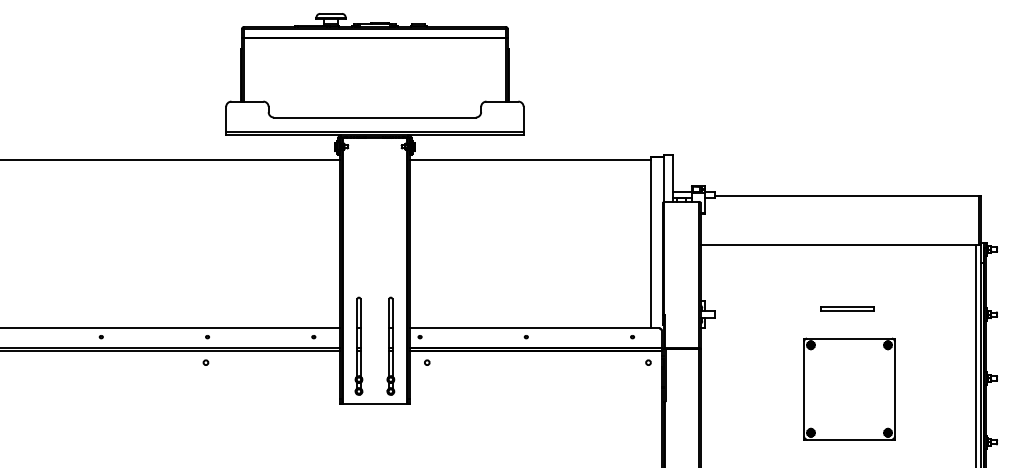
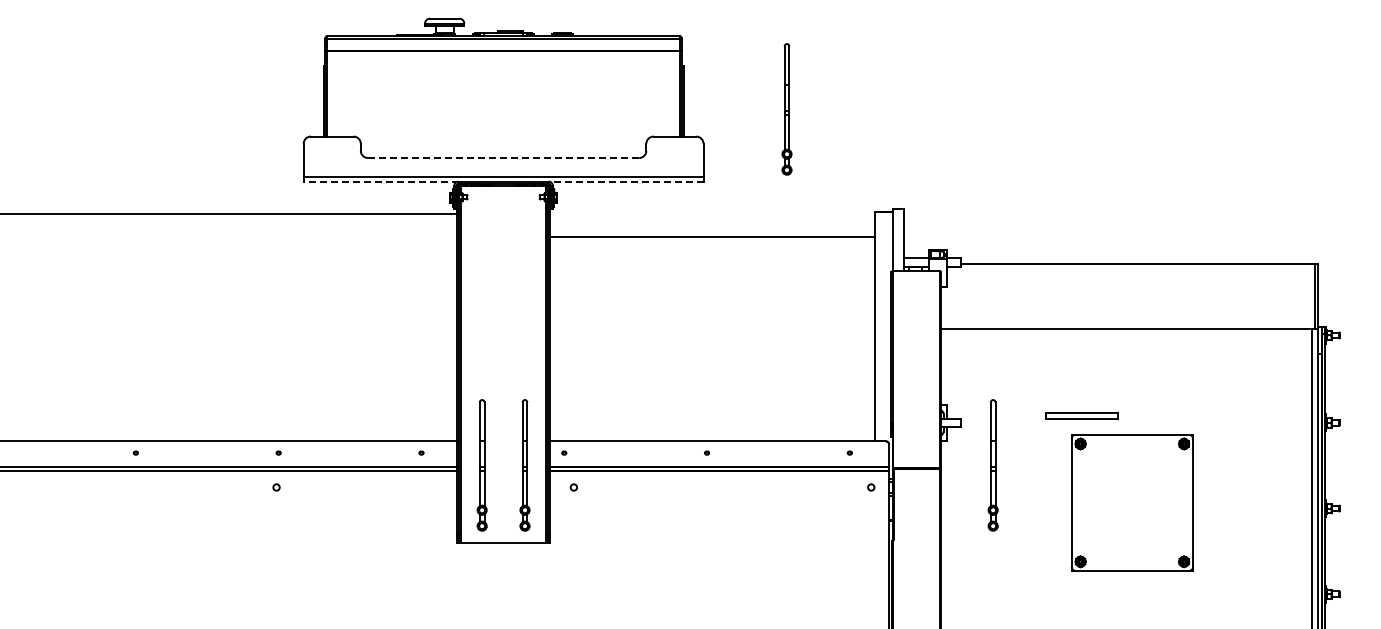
part: (585, 81) -> (786, 109), added
line: (374, 117) -> (503, 158), solid -> dashed
line: (283, 135) -> (380, 181), solid -> dashed
line: (465, 135) -> (625, 181), solid -> dashed
line: (530, 159) -> (712, 237), moved
part: (847, 309) -> (1081, 415), moved
part: (738, 346) -> (992, 465), added
part: (848, 388) -> (1131, 502), moved

